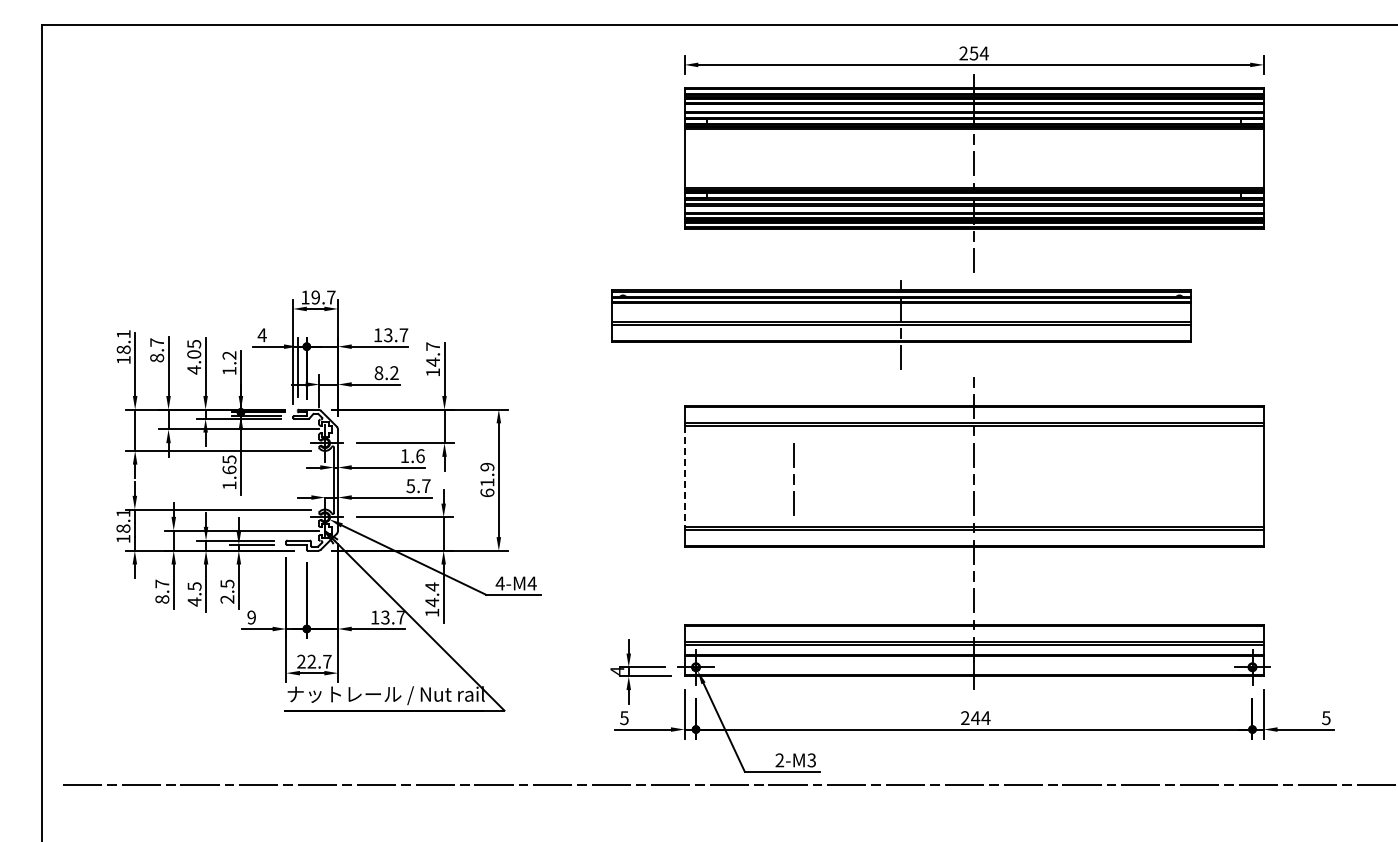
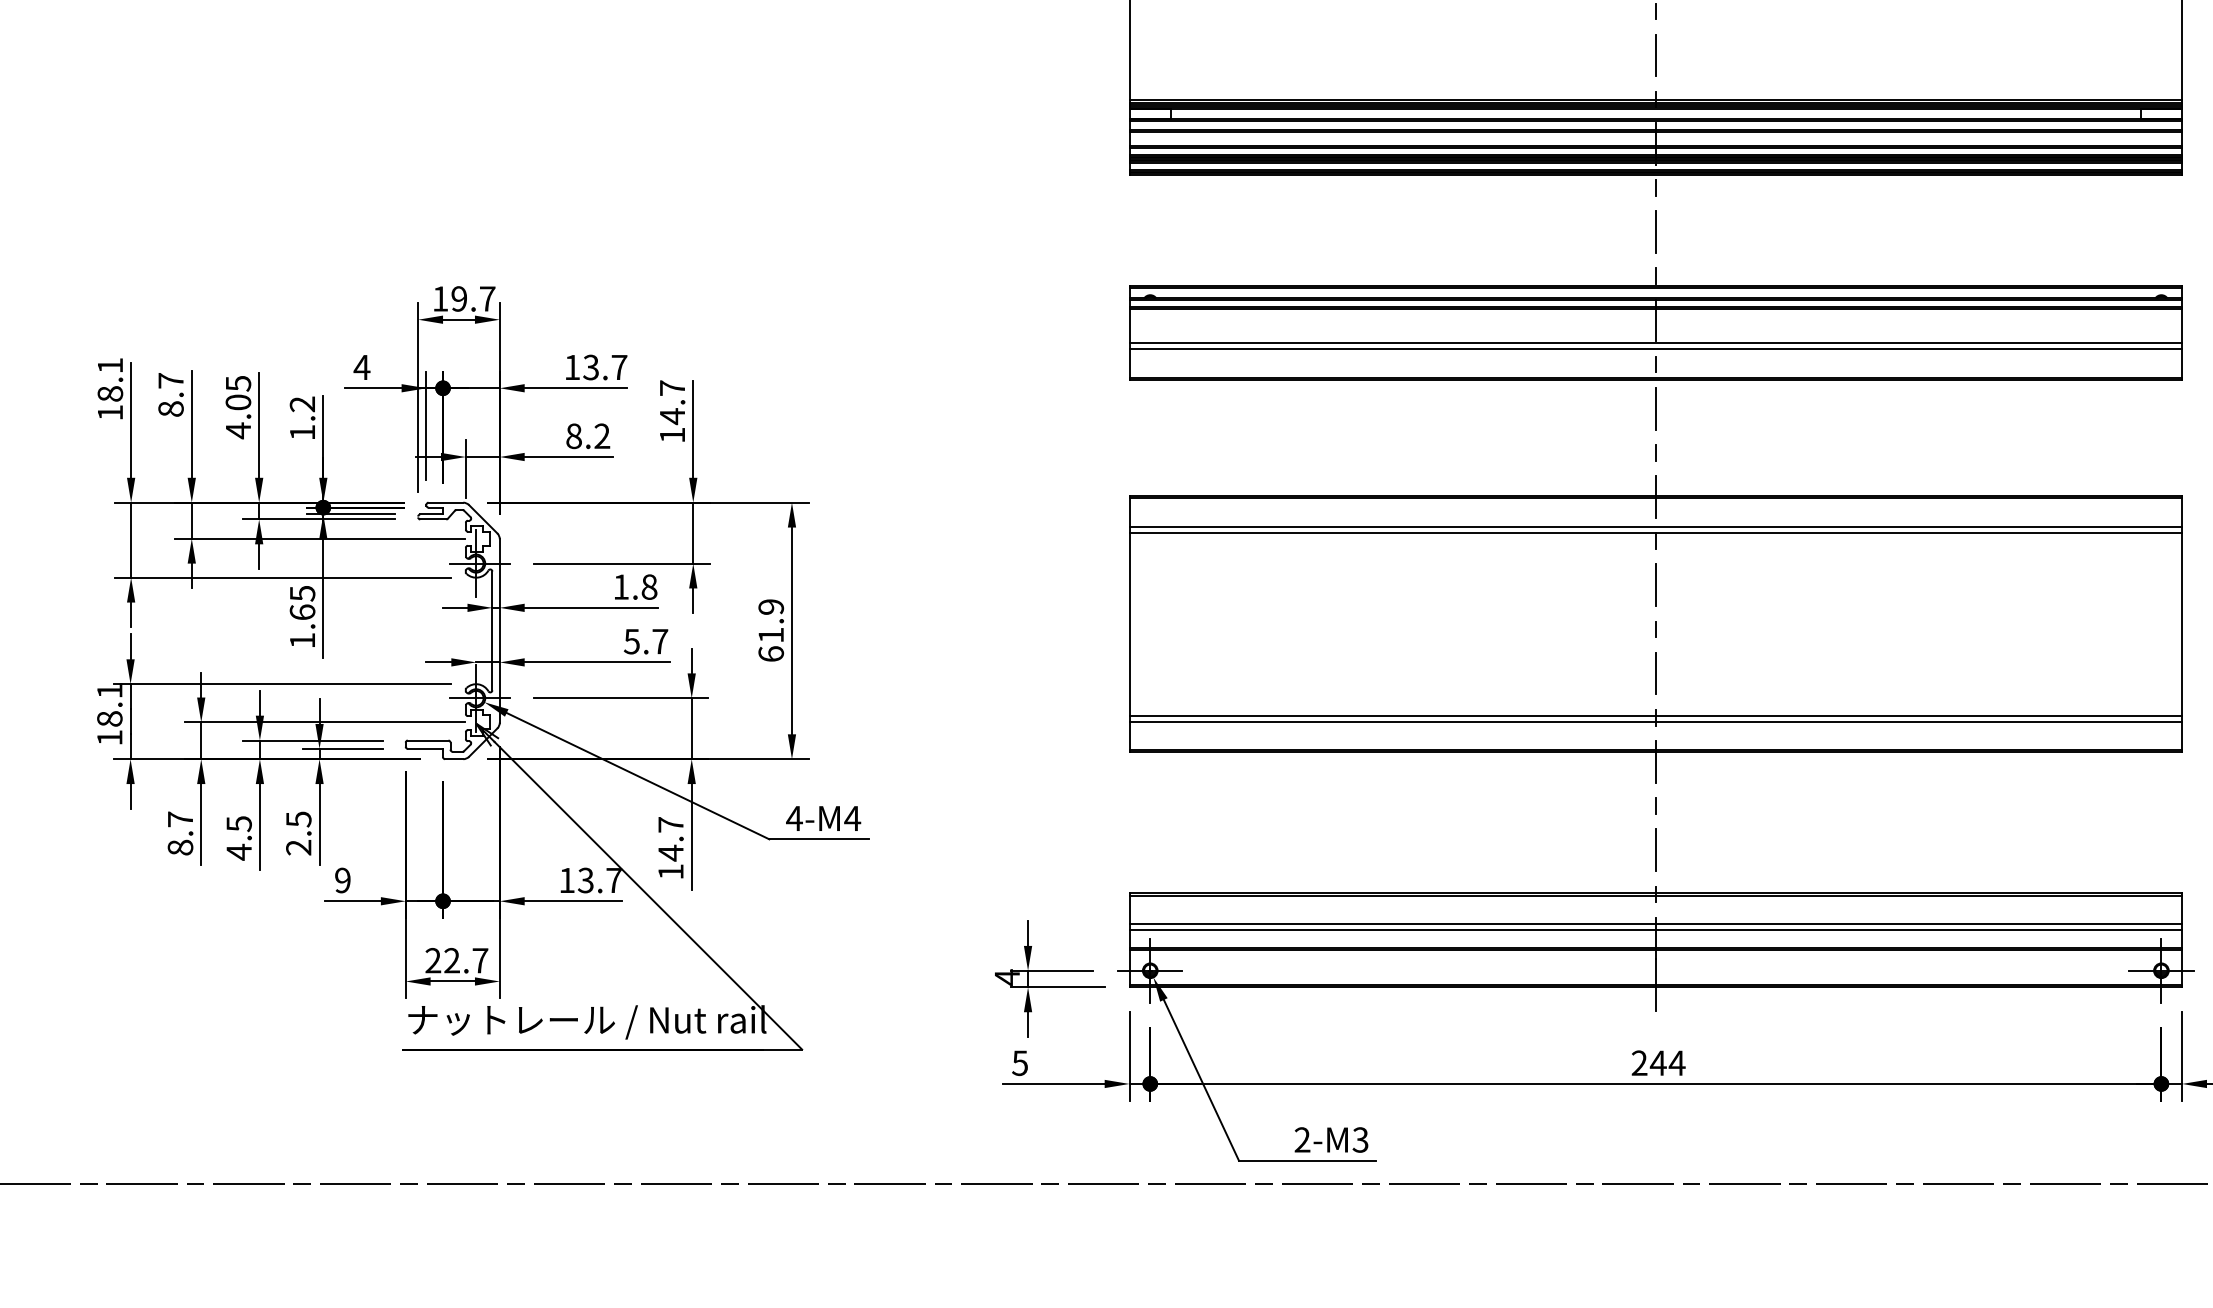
part: (901, 324) -> (1656, 347), moved
text: (420, 455) -> (649, 585), 1.6 -> 1.8
line: (684, 477) -> (1129, 625), dashed -> solid
line: (793, 479) -> (1327, 629), removed
text: (432, 586) -> (671, 824), 14.4 -> 14.7

